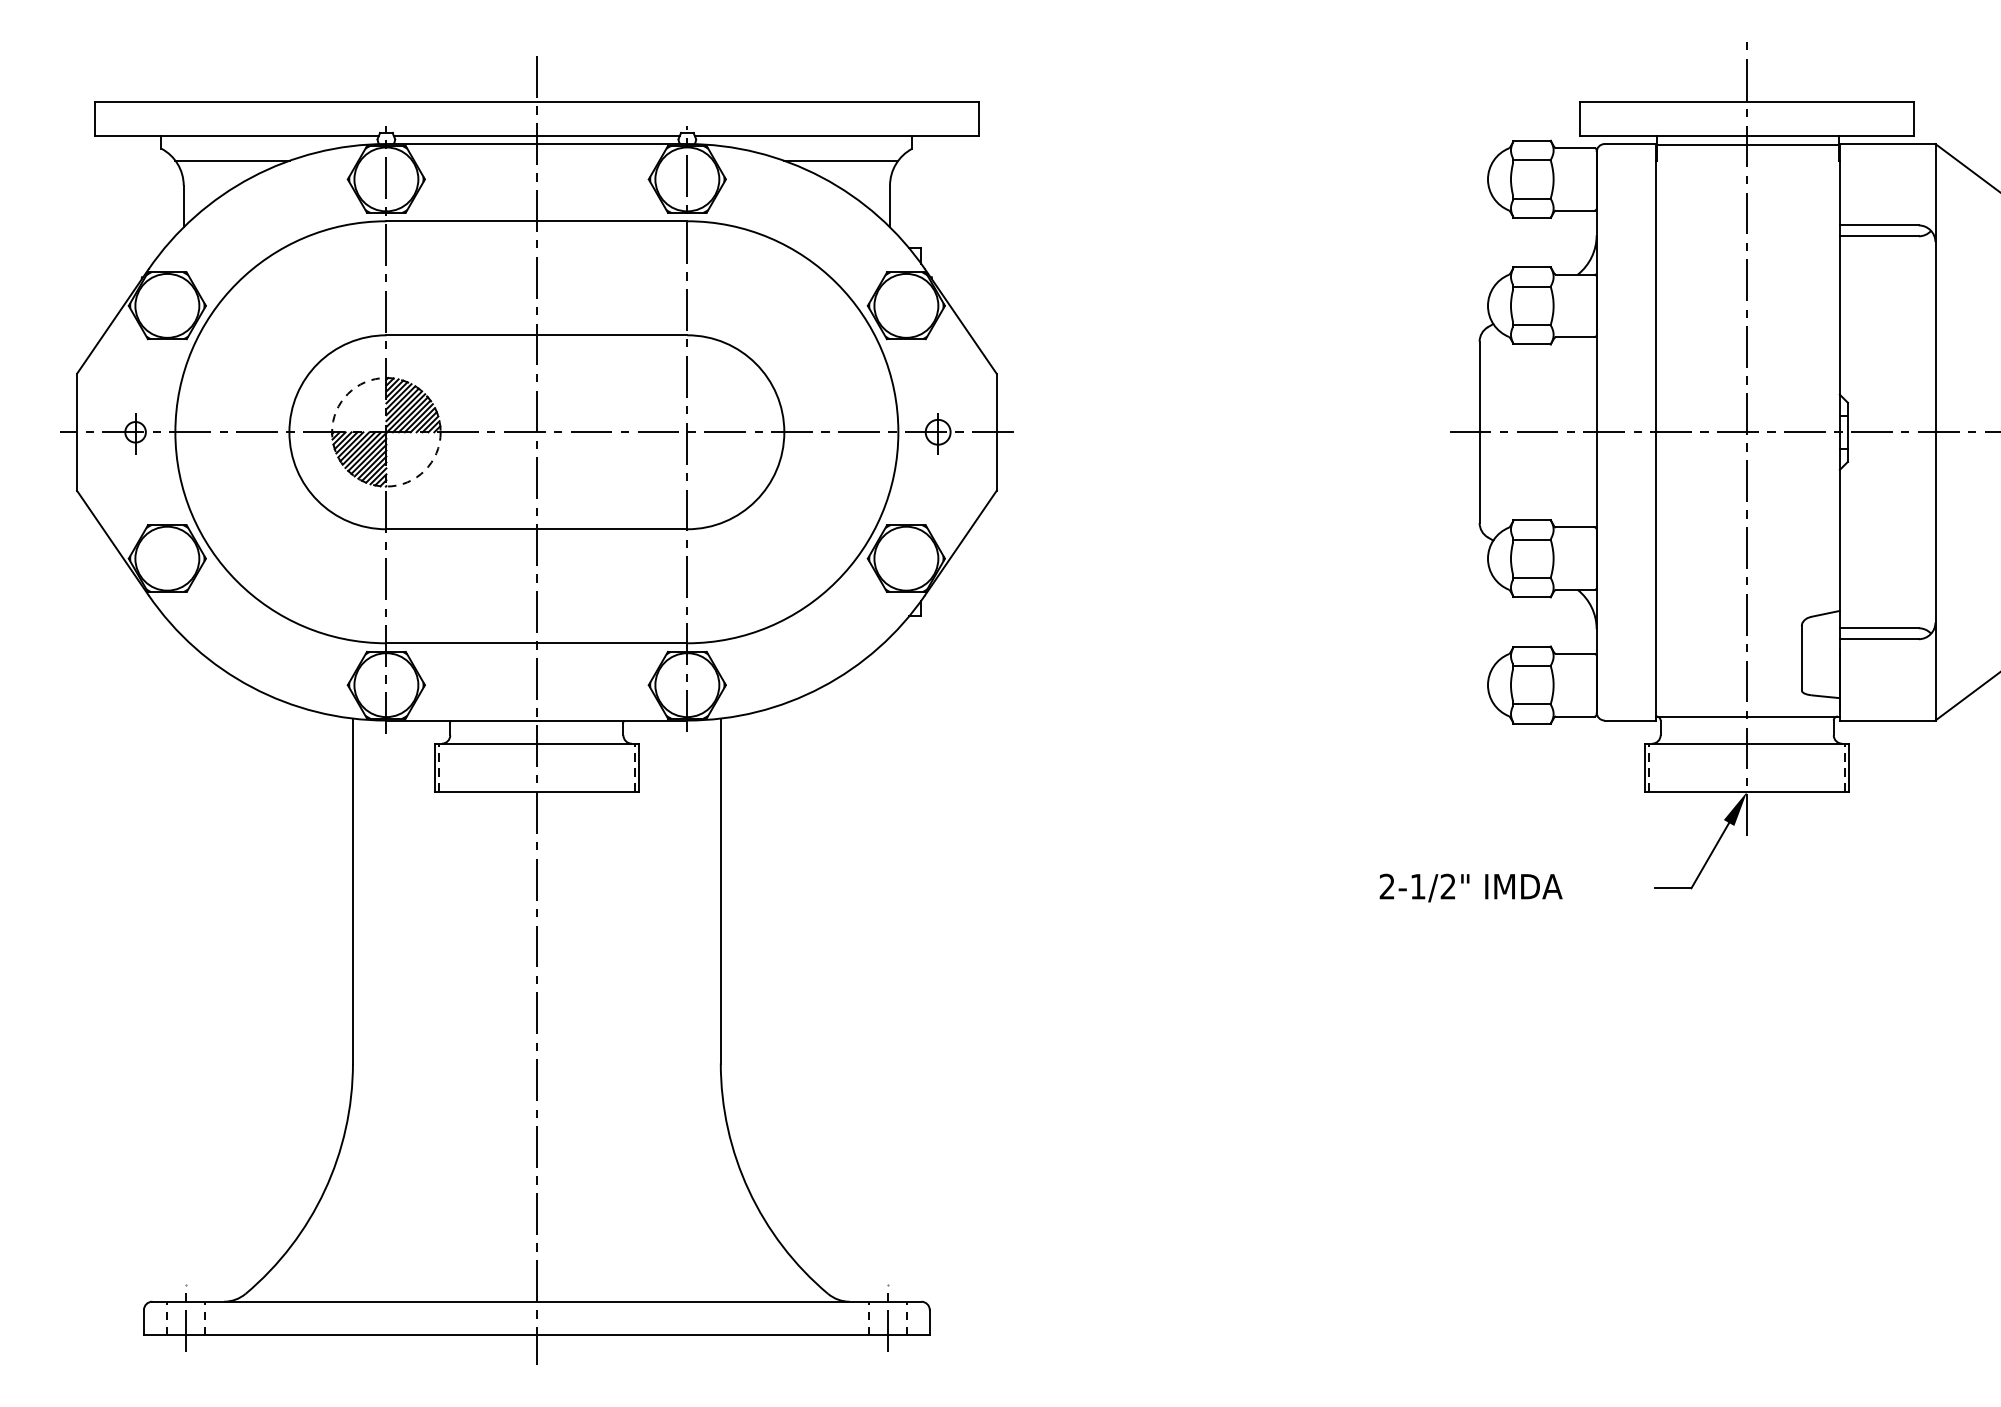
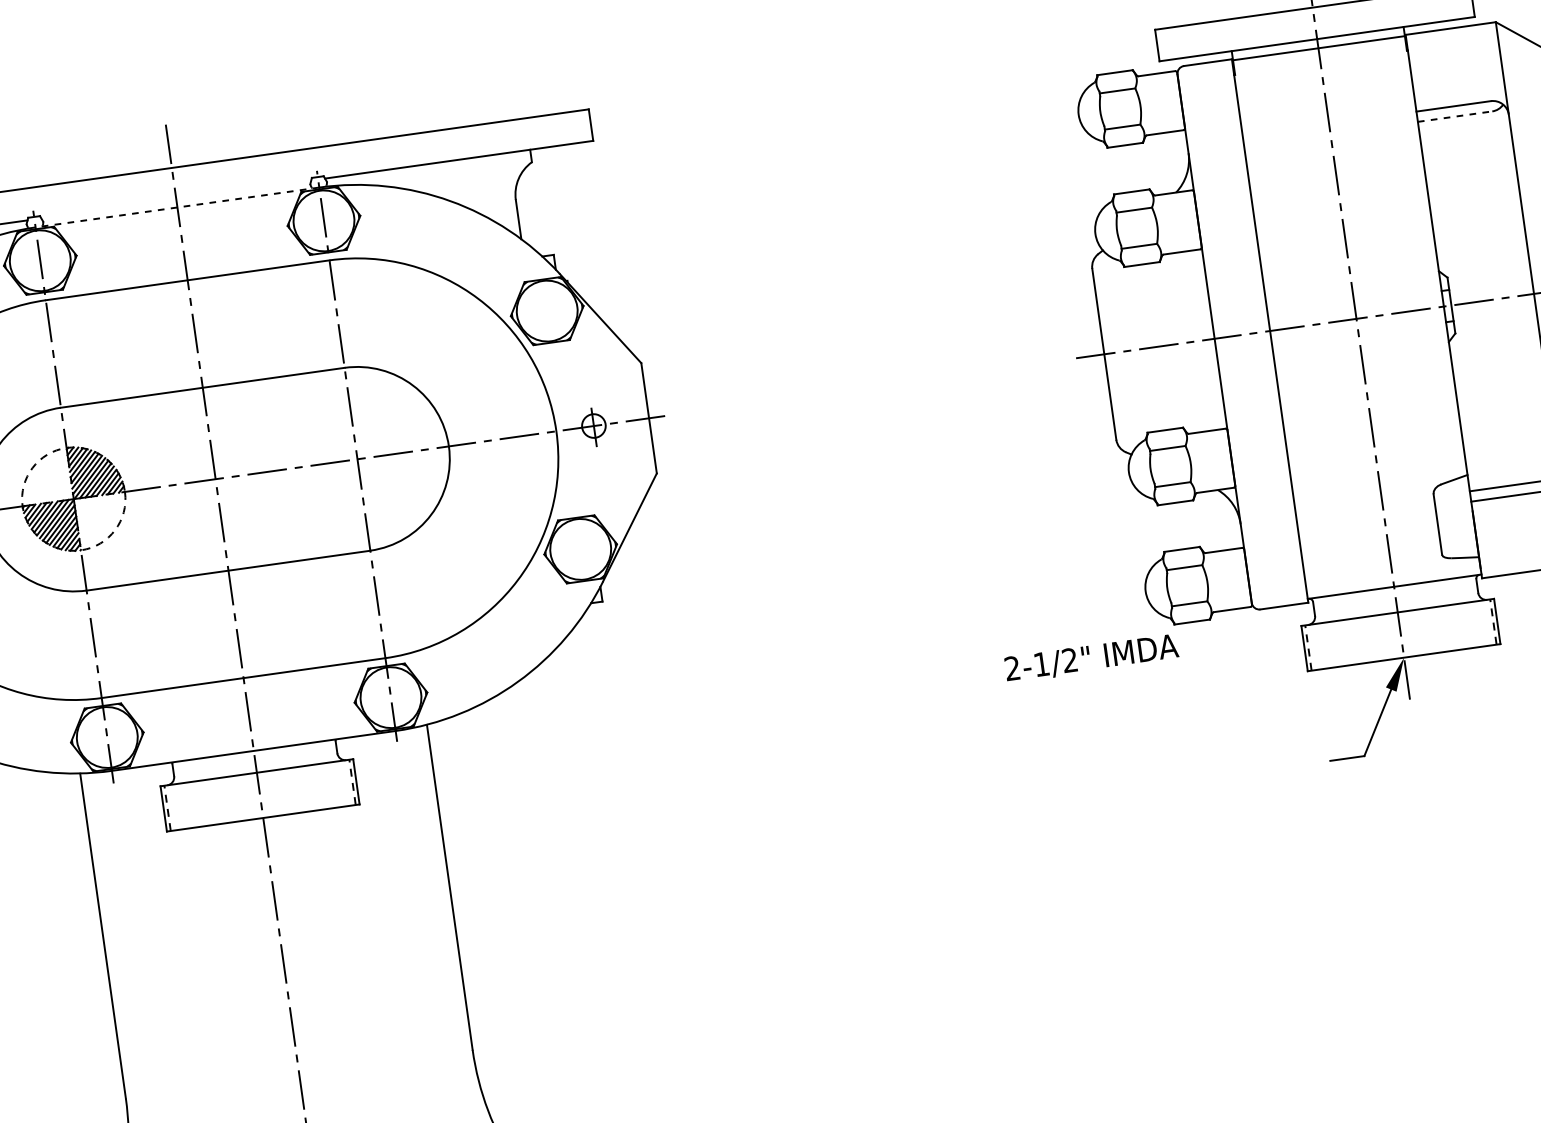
line: (536, 135) -> (175, 199), removed
line: (536, 144) -> (177, 207), solid -> dashed
line: (840, 160) -> (465, 182), removed
line: (1879, 236) -> (1455, 116), solid -> dashed
text: (1470, 887) -> (1091, 658), moved

